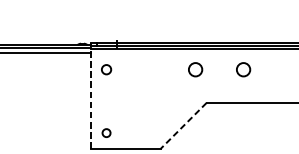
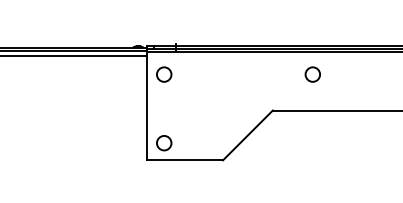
circle: (106, 69) -> (164, 74), size x1.43
circle: (195, 69) -> (260, 74), removed
line: (91, 95) -> (147, 102), dashed -> solid
line: (183, 125) -> (247, 135), dashed -> solid
circle: (106, 133) -> (164, 143), size x1.67

